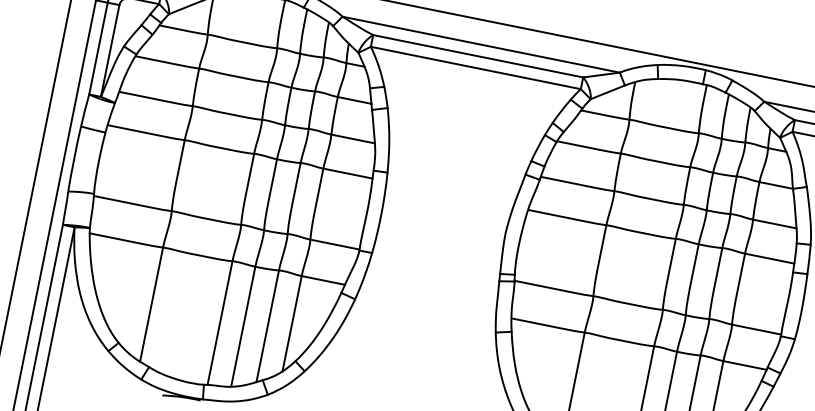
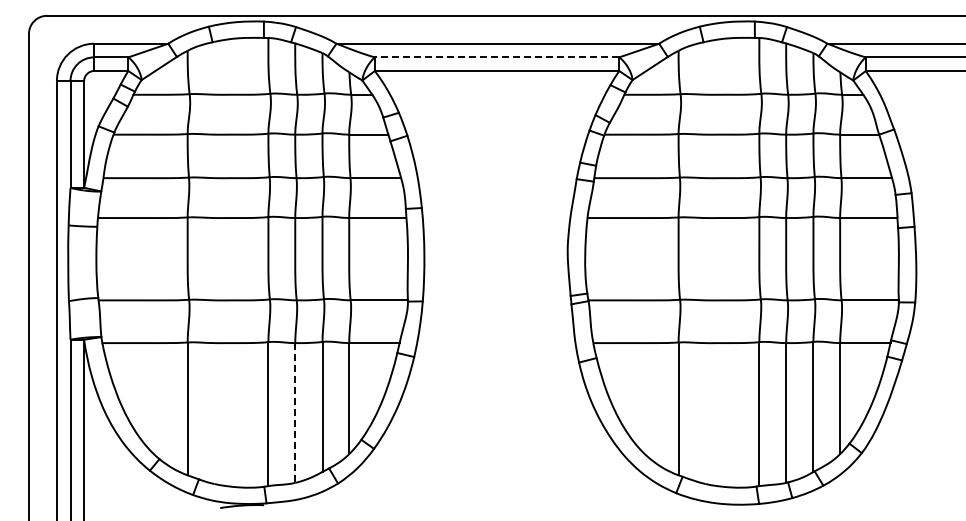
line: (477, 56) -> (496, 57), solid -> dashed
line: (243, 326) -> (295, 412), solid -> dashed

